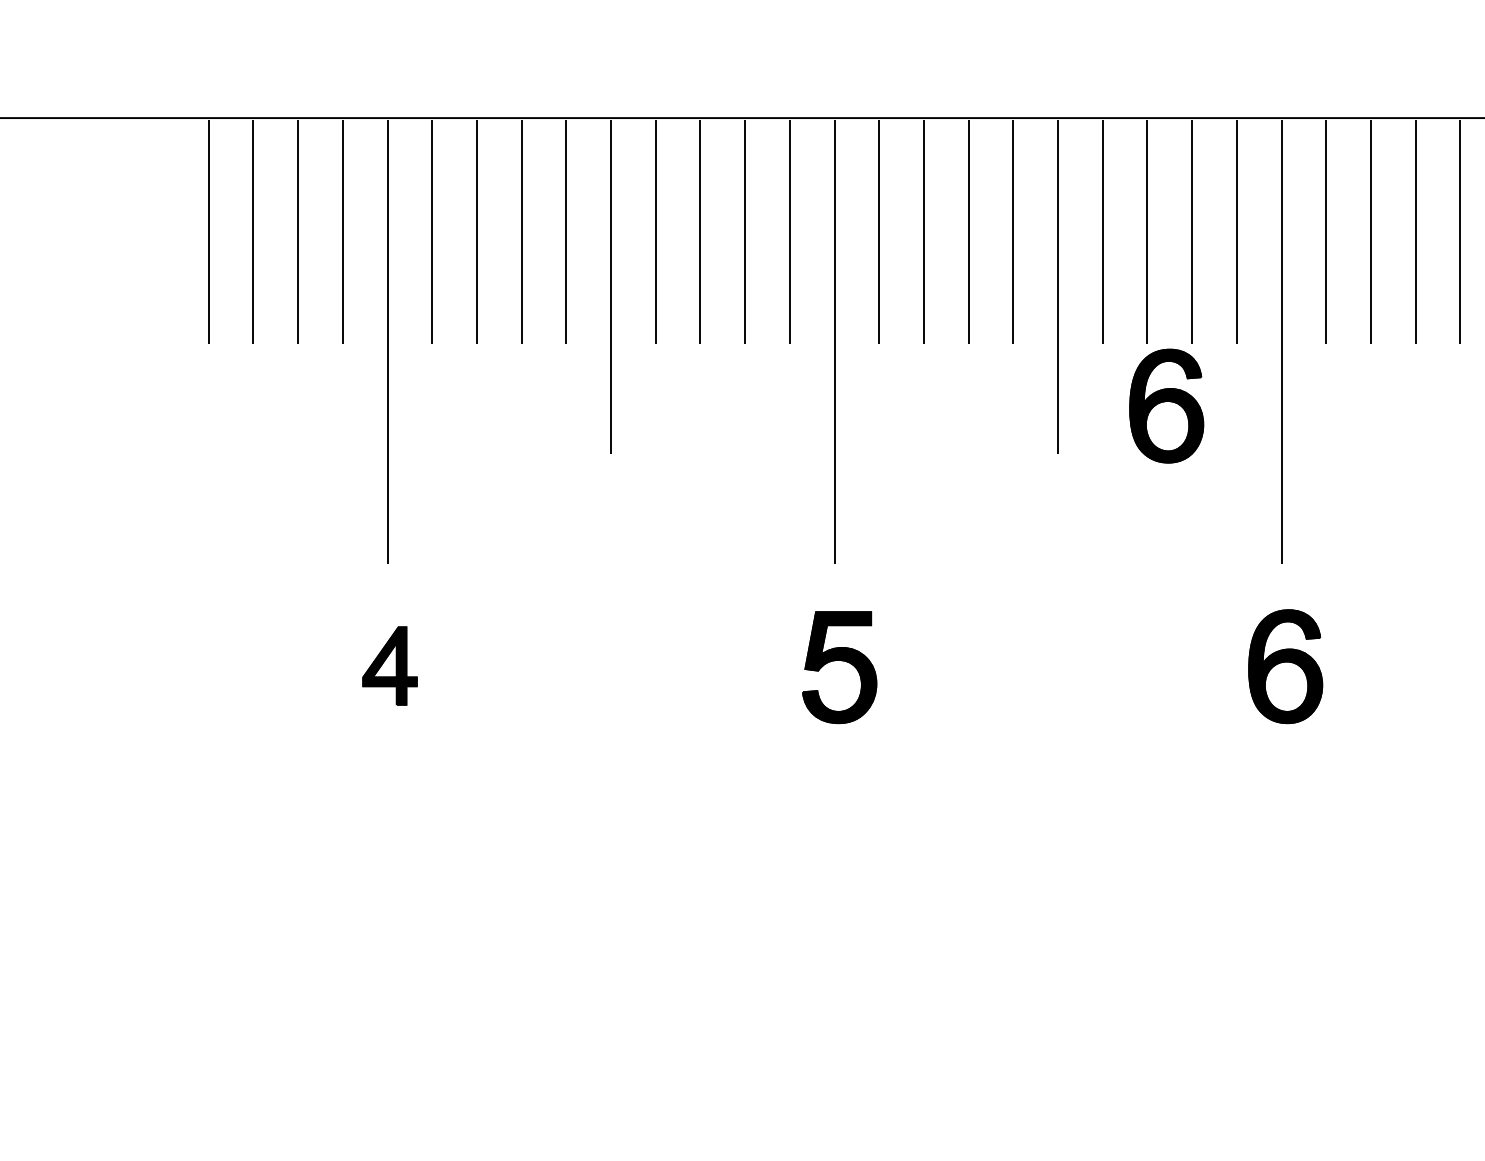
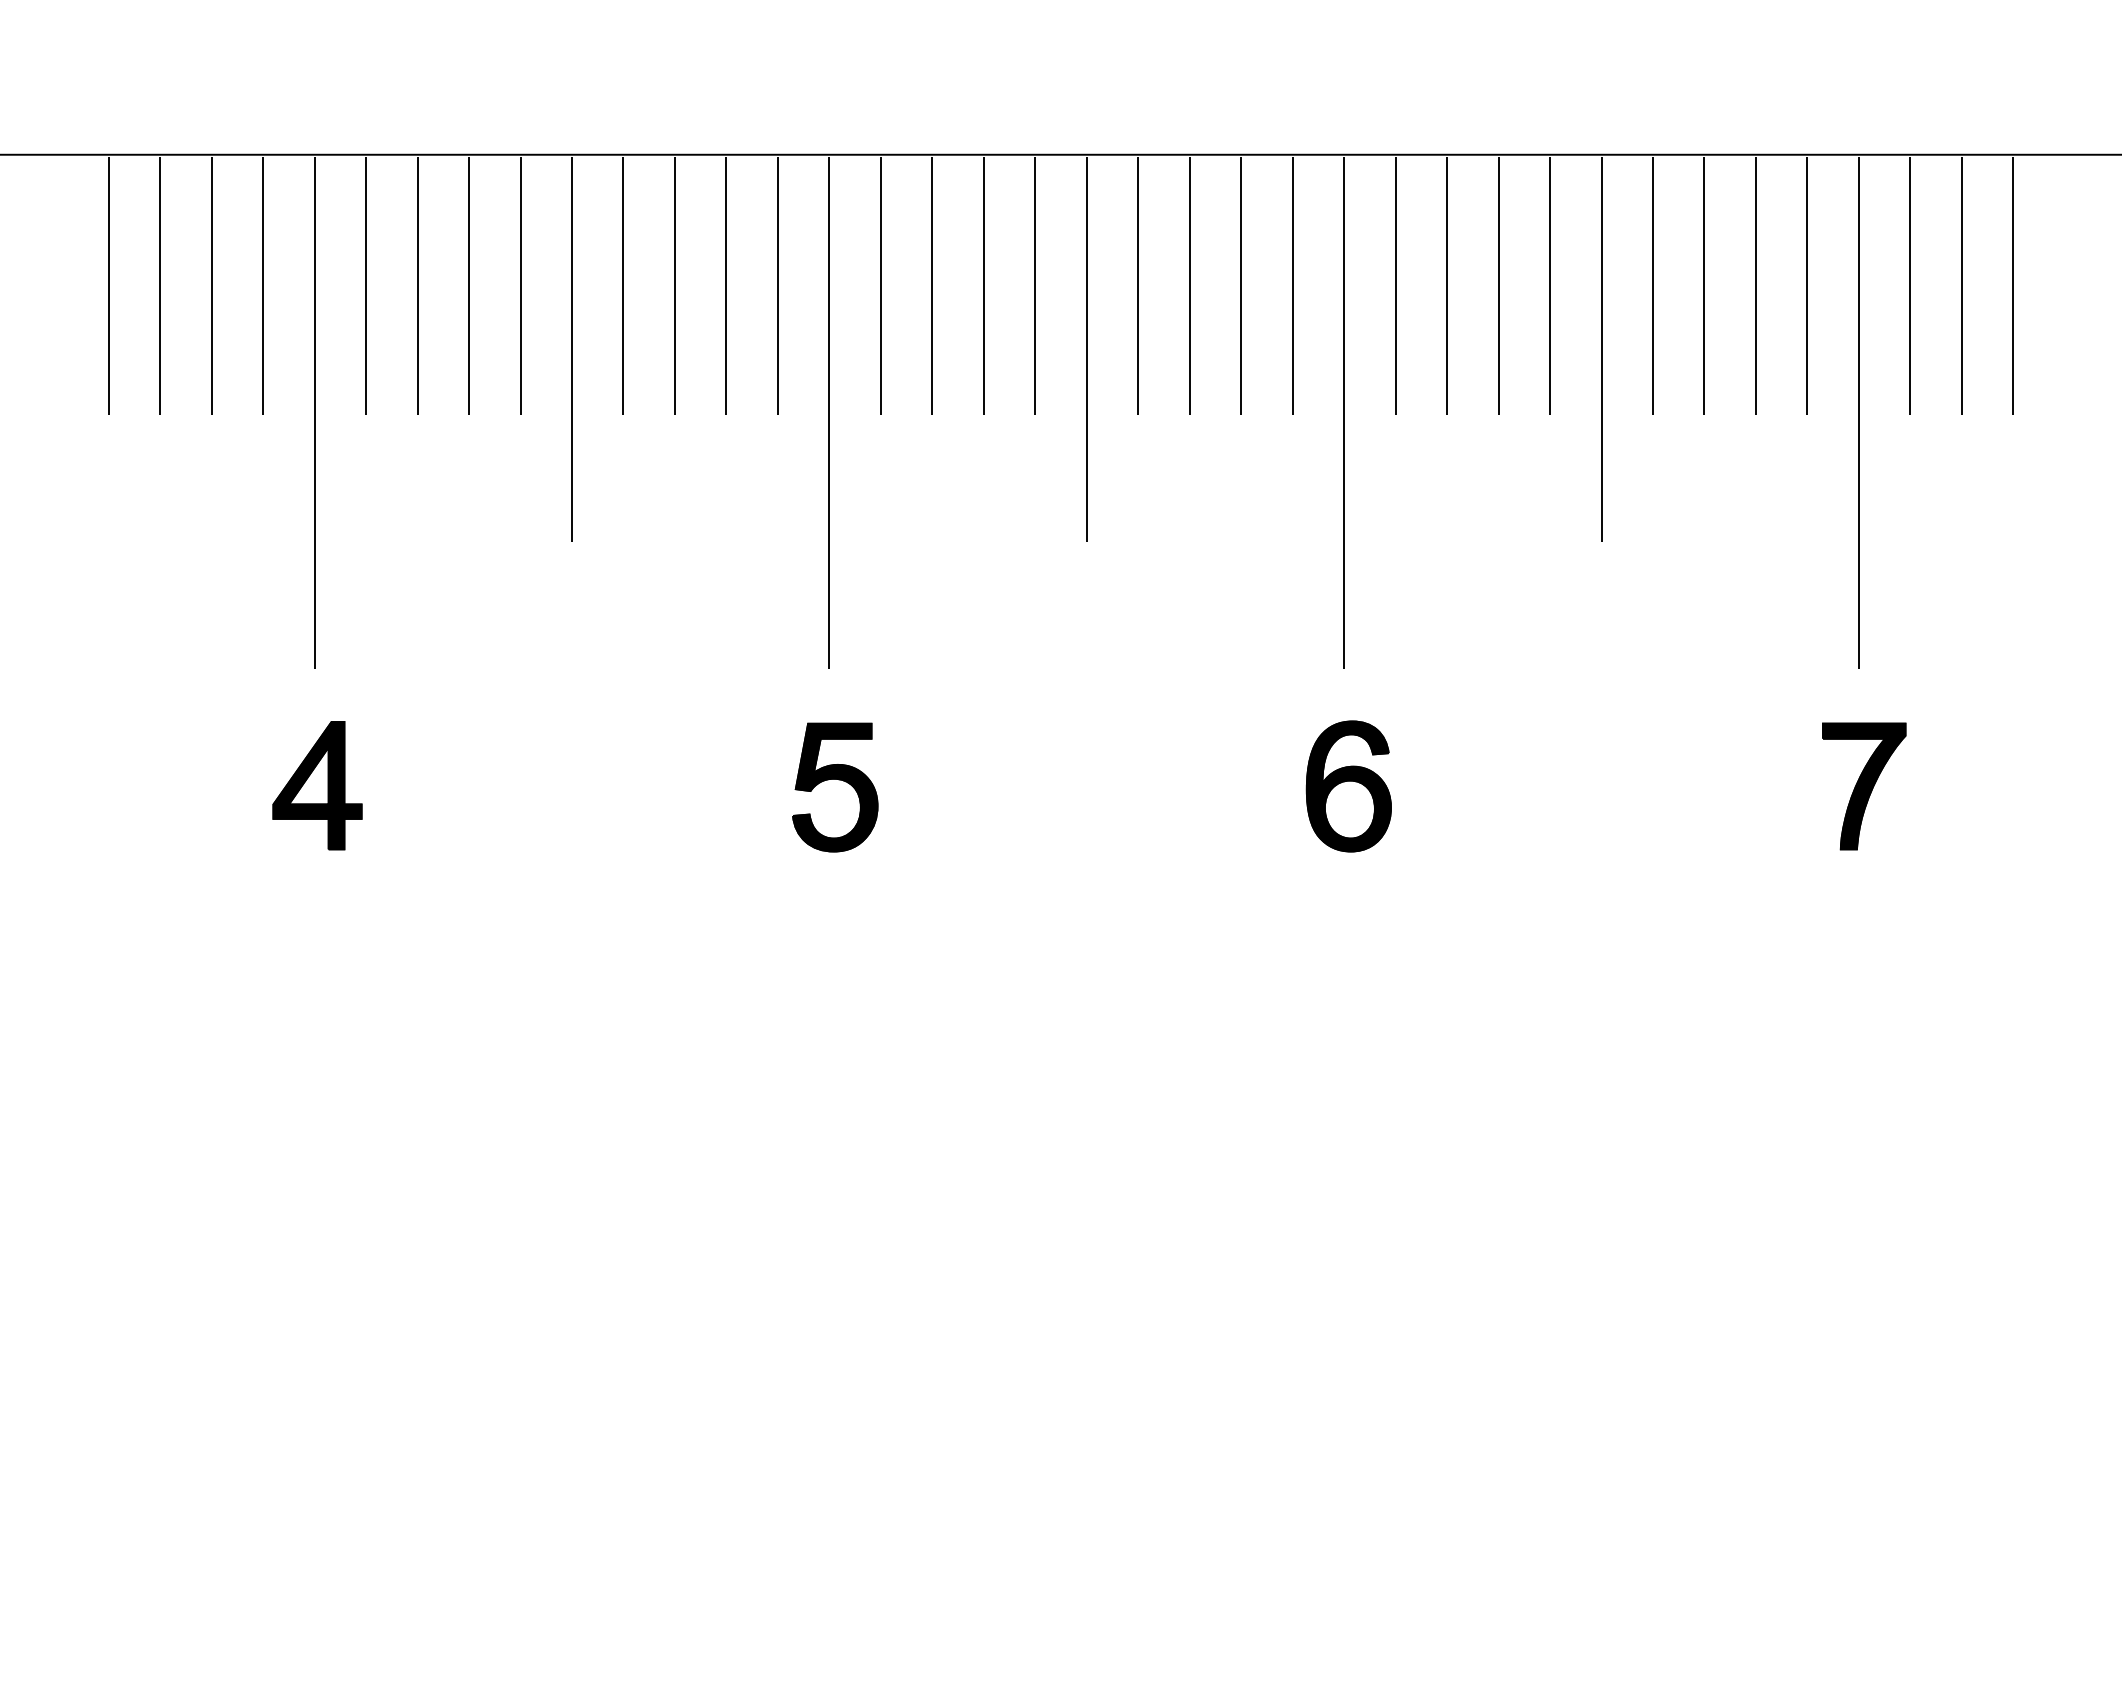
part: (1166, 406) -> (1211, 486), removed
part: (390, 665) -> (317, 785), size x1.43

